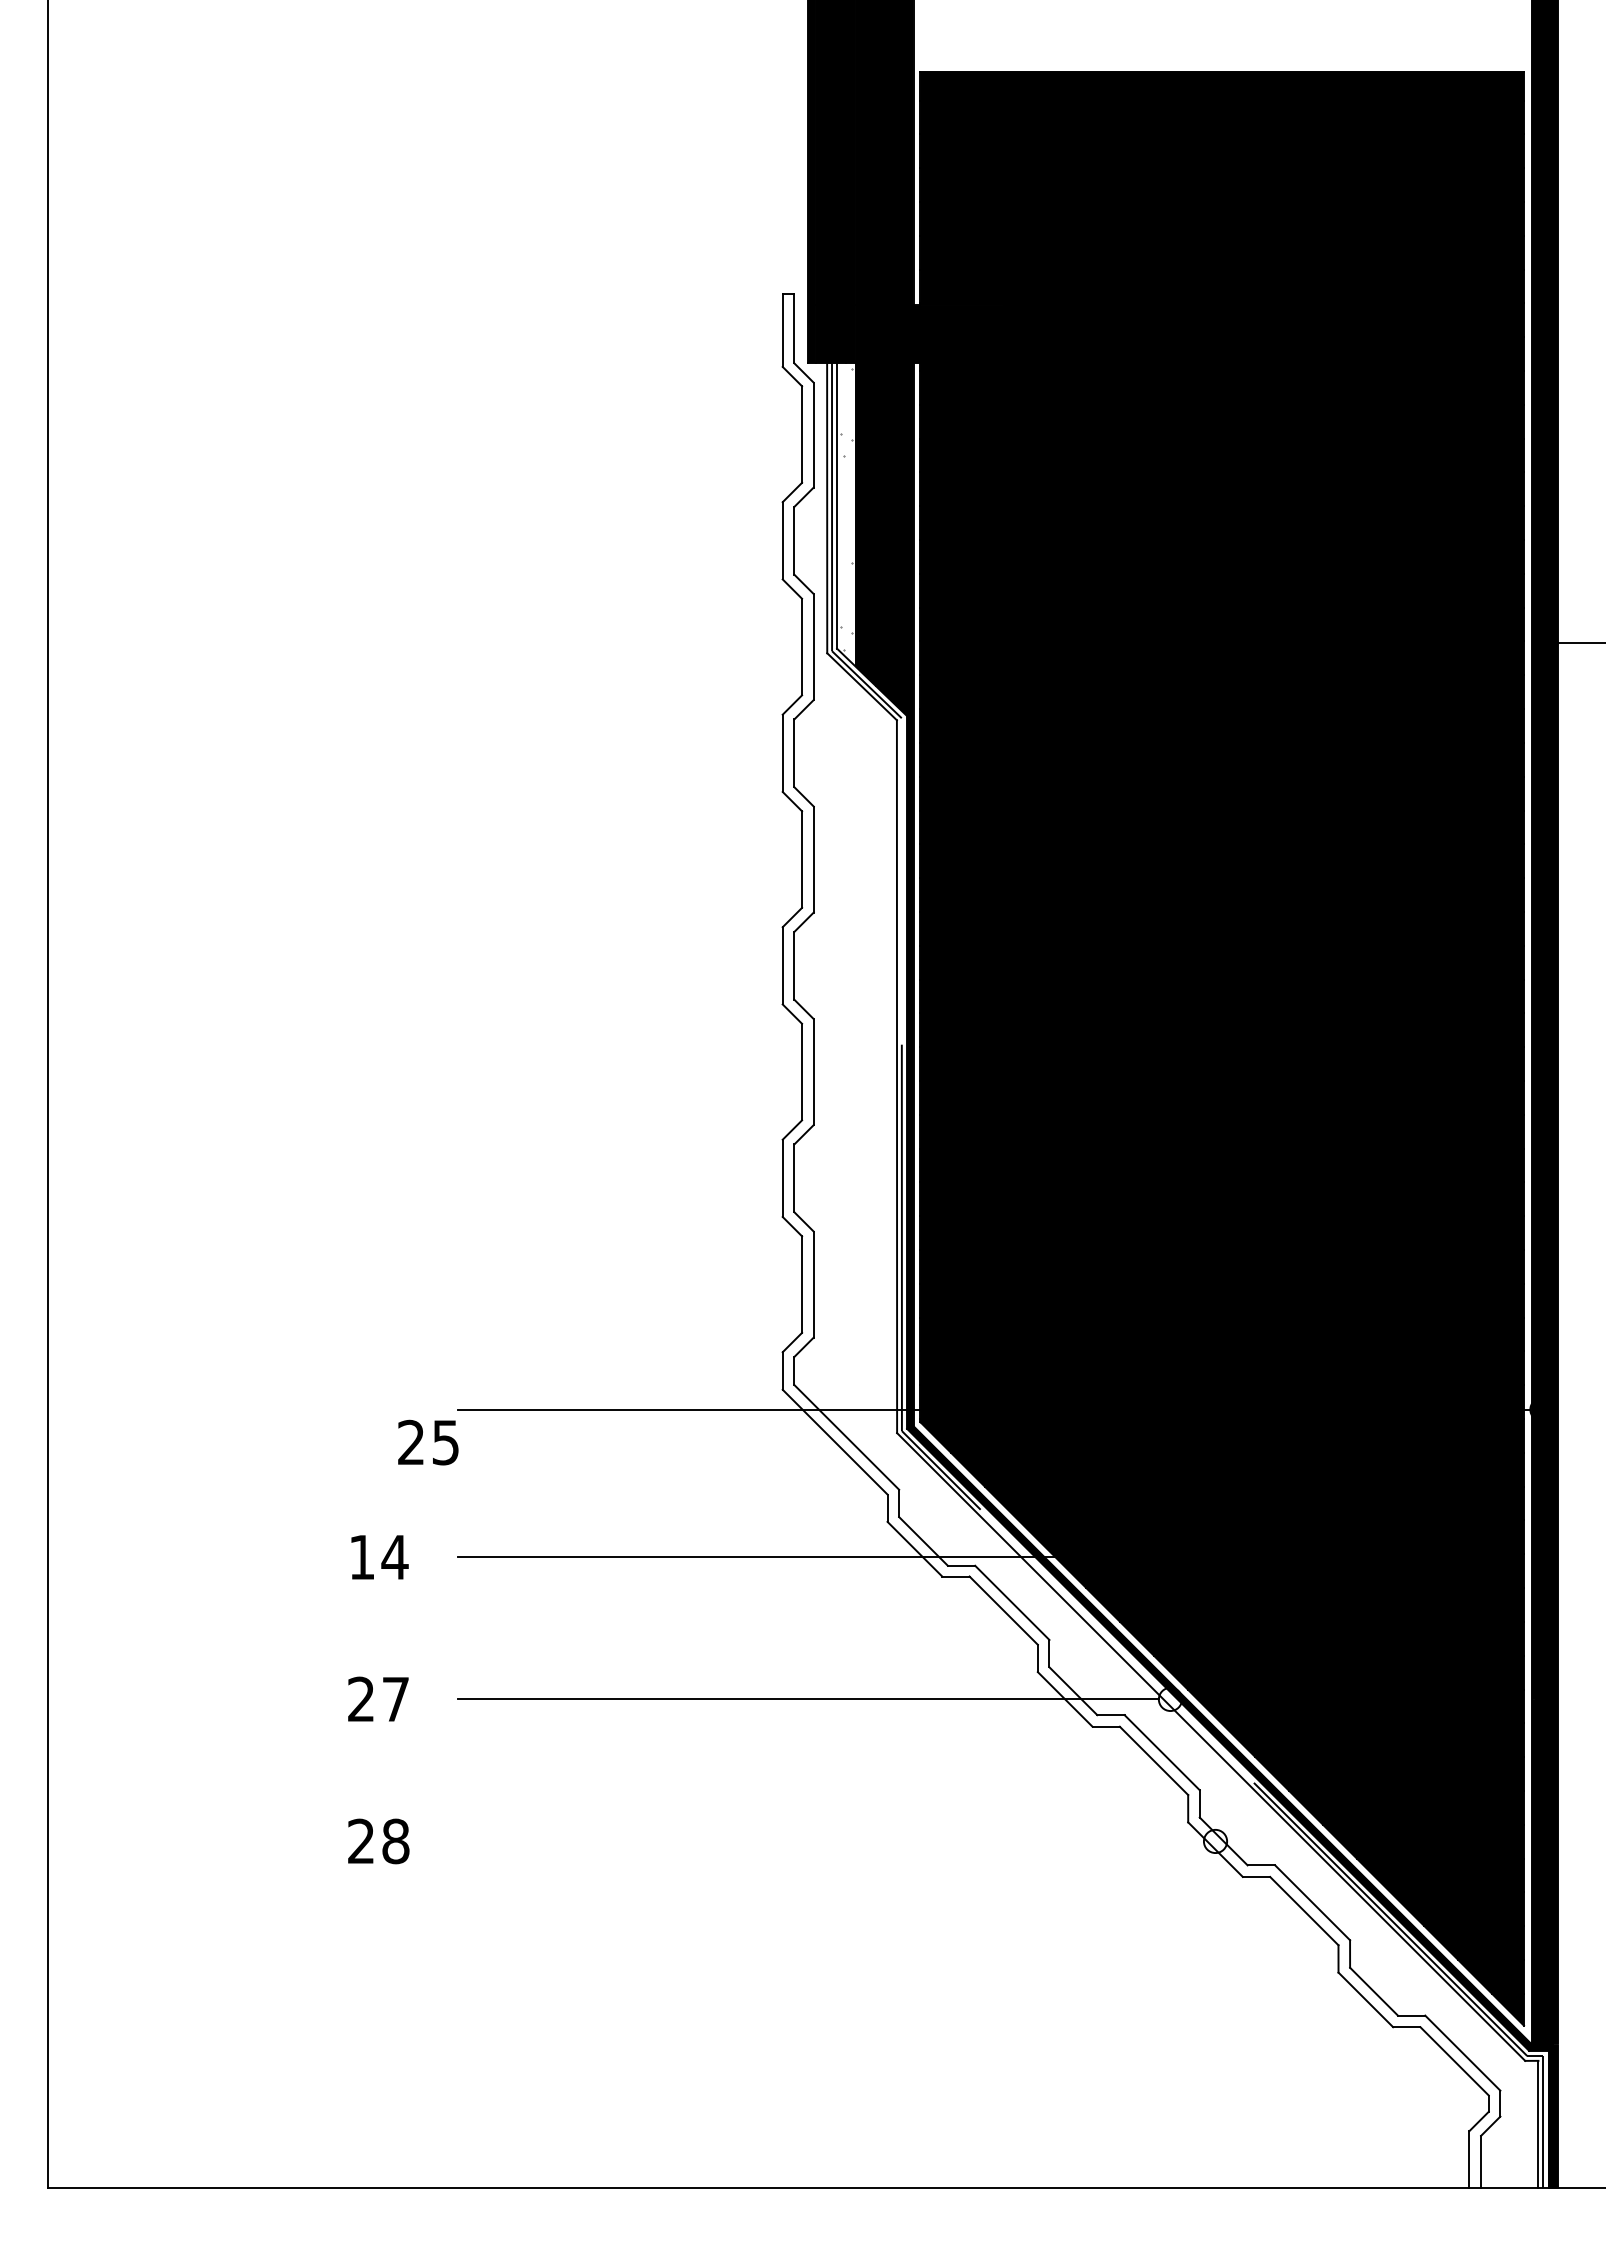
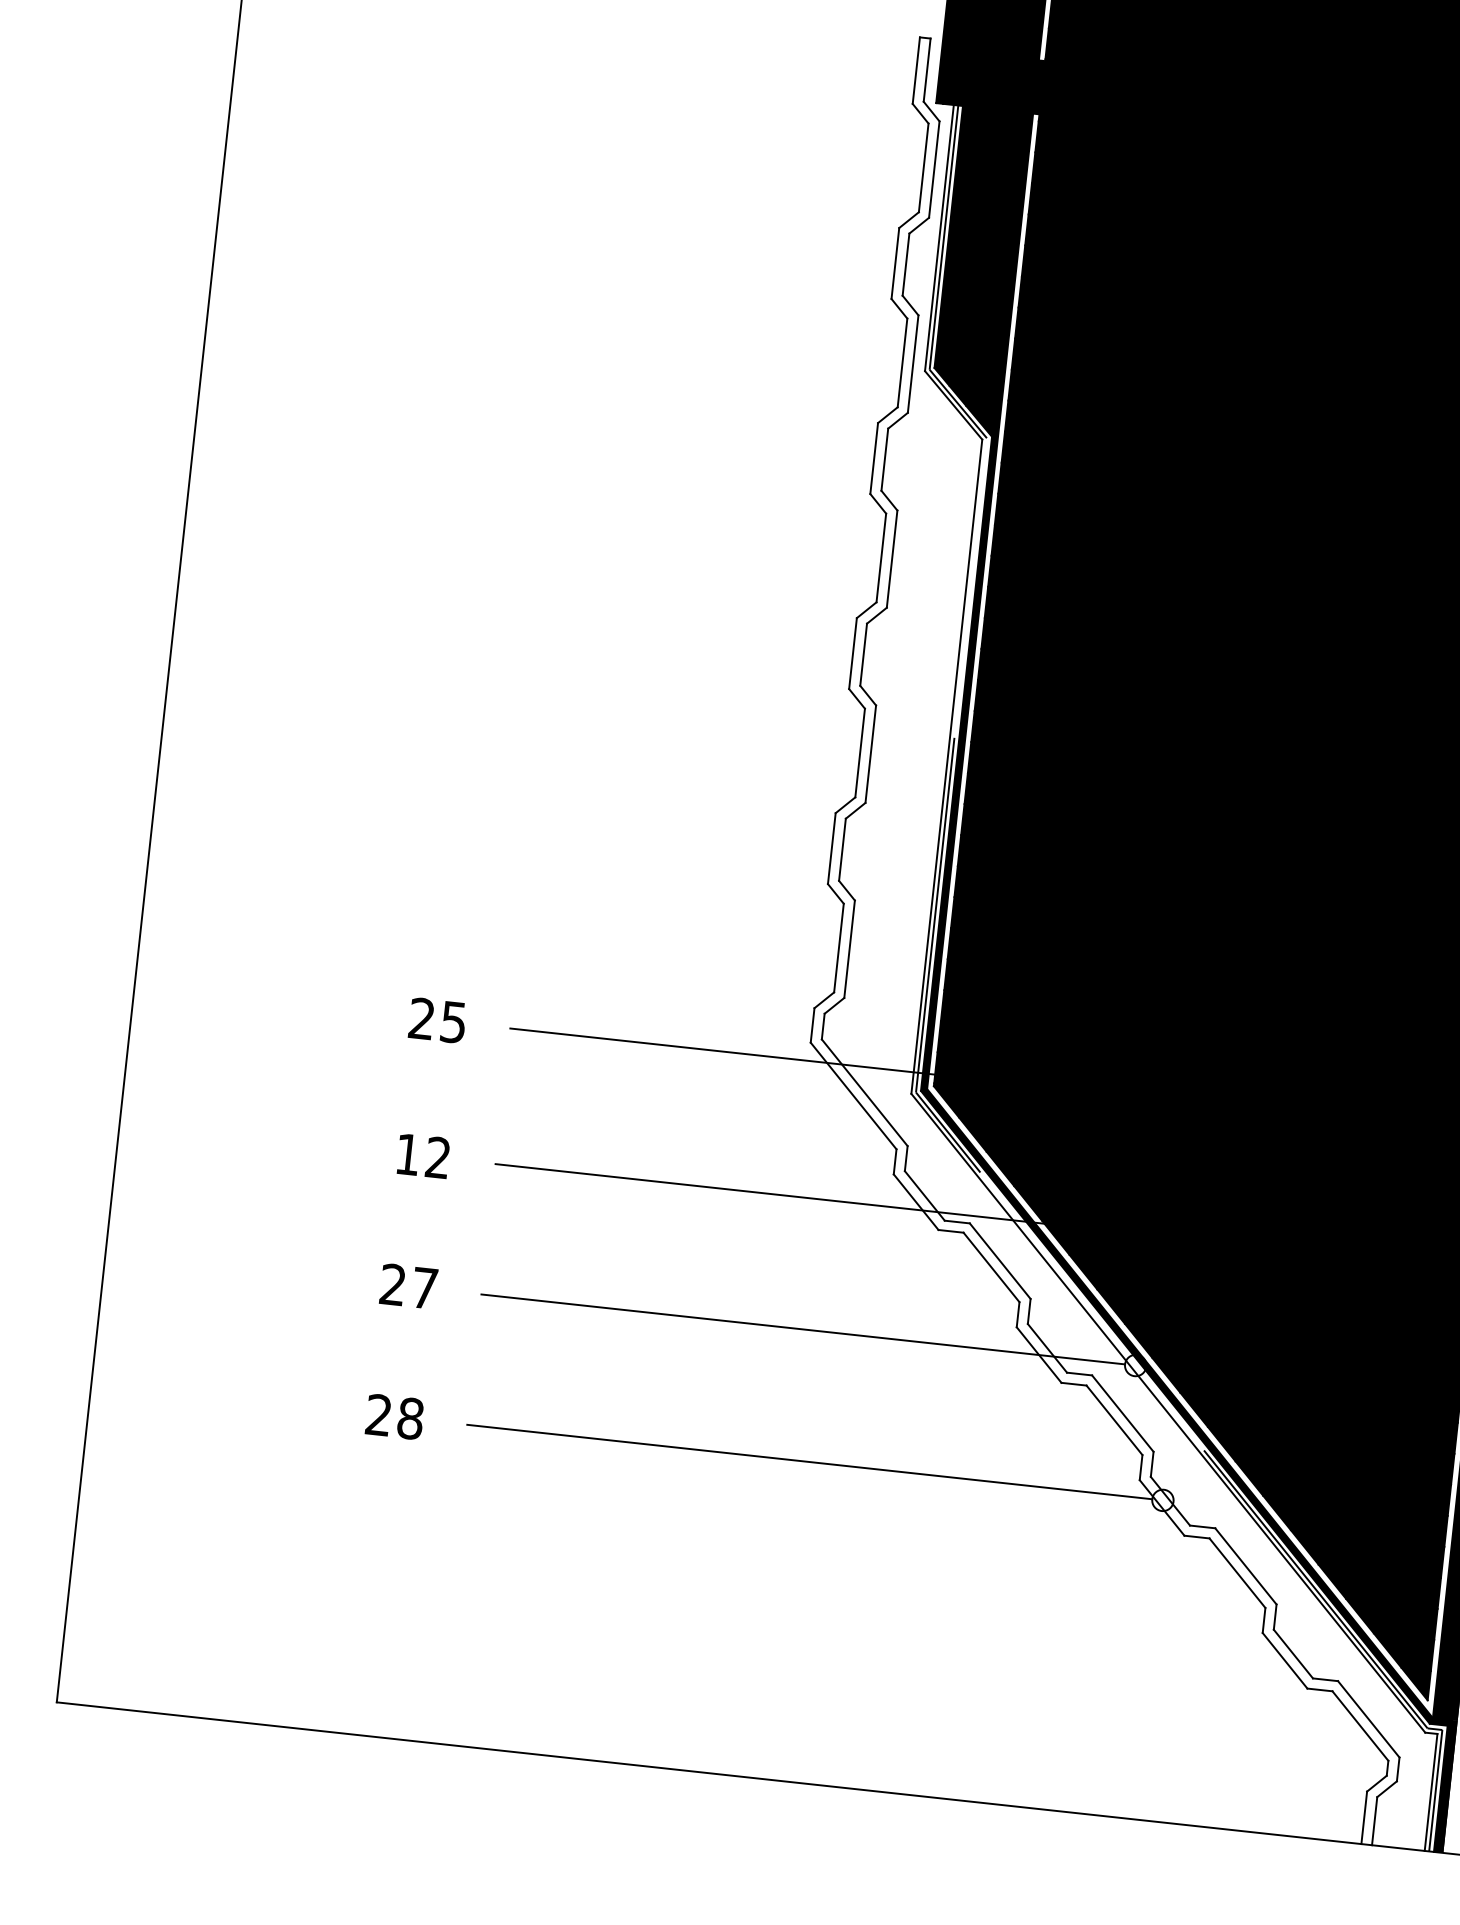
fill: (846, 514) -> (956, 245), added
text: (428, 1442) -> (437, 1020), moved
text: (394, 1556) -> (437, 1157), 14 -> 12
line: (830, 1841) -> (809, 1462), added

